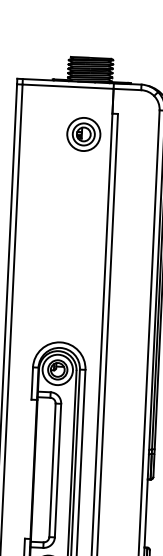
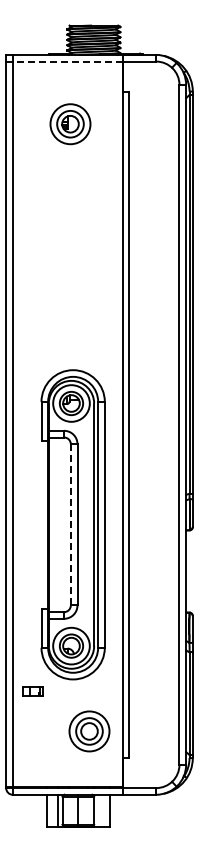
line: (66, 86) -> (65, 61), solid -> dashed
part: (83, 134) -> (70, 124), moved
line: (52, 470) -> (70, 524), solid -> dashed

